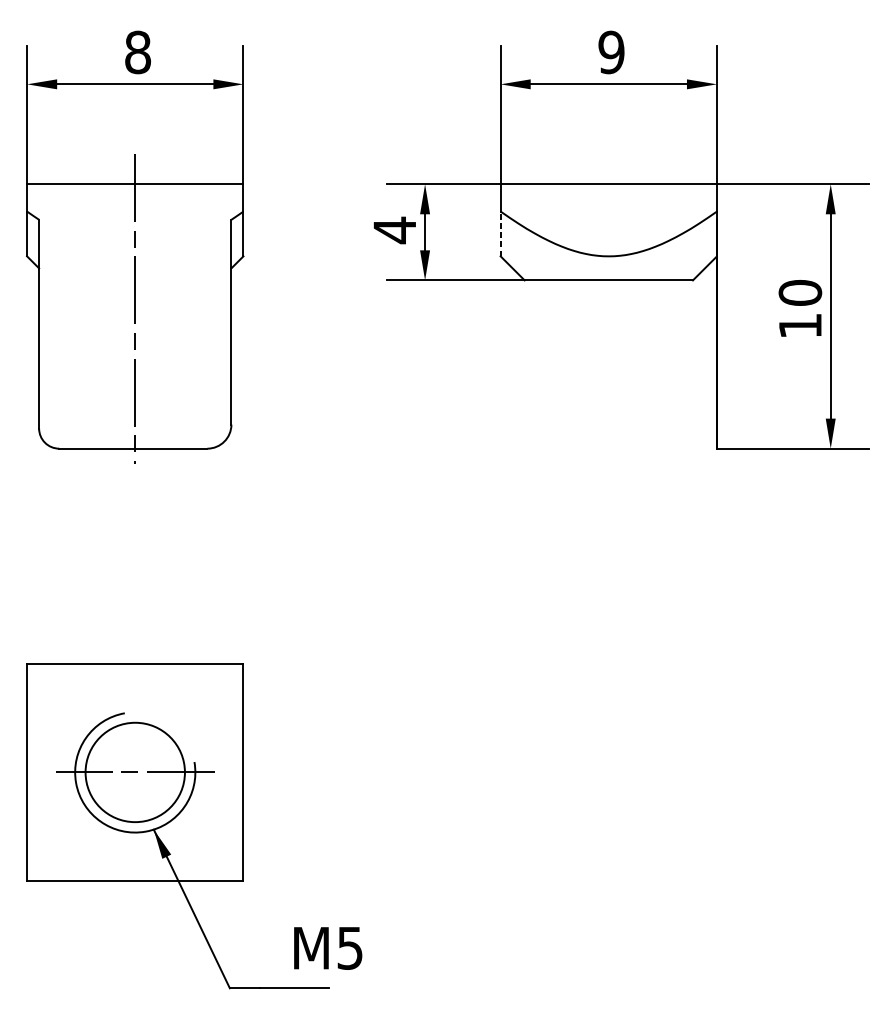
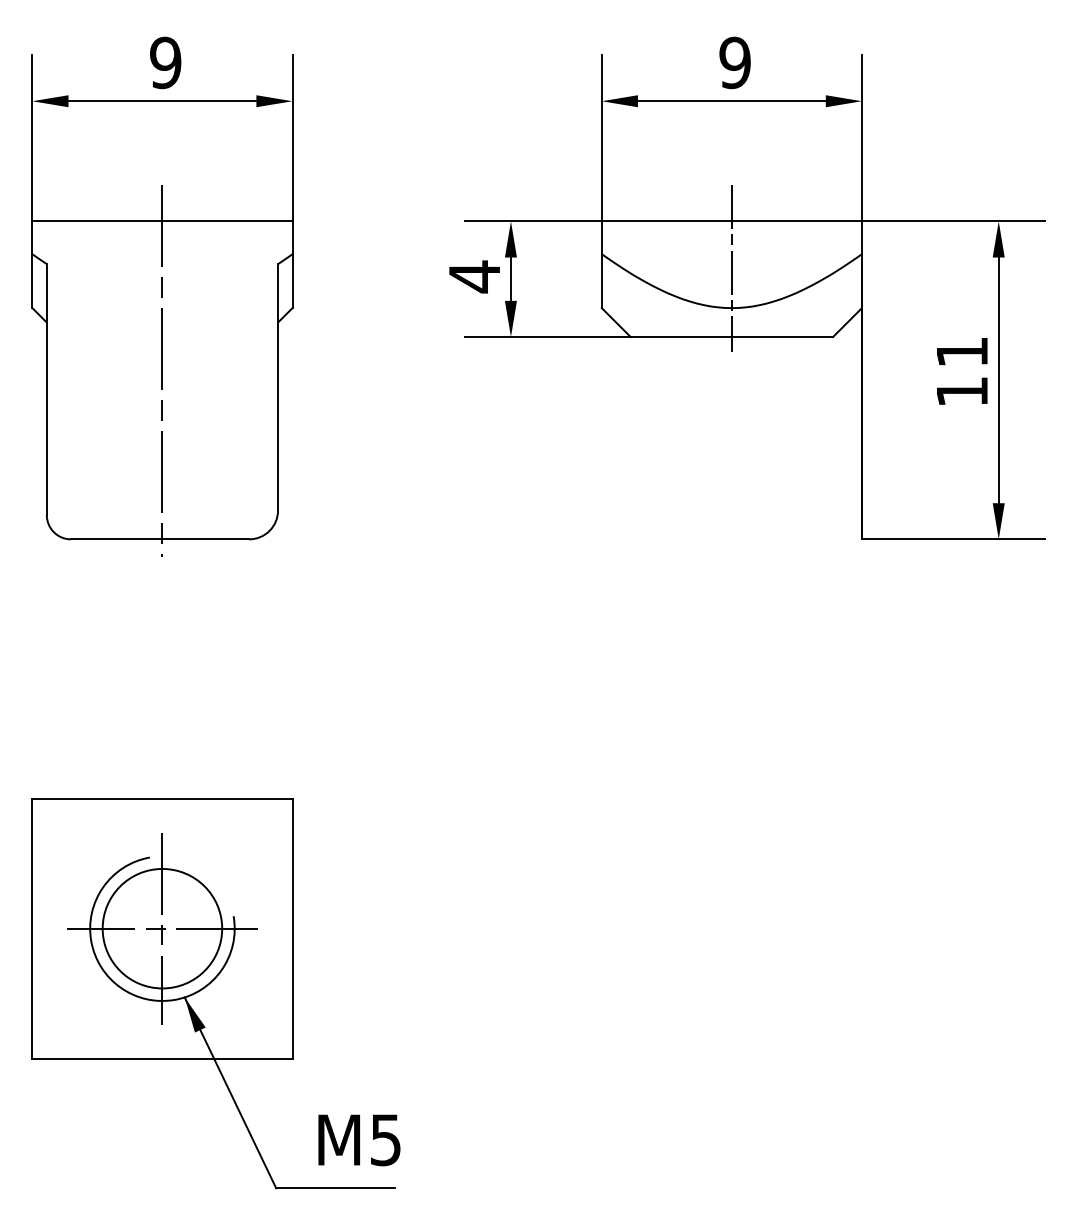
text: (137, 52) -> (165, 62), 8 -> 9
line: (608, 223) -> (731, 268), added
line: (500, 234) -> (601, 281), dashed -> solid
text: (800, 292) -> (962, 351), 10 -> 11
line: (135, 772) -> (162, 928), added
text: (328, 948) -> (359, 1140), moved

